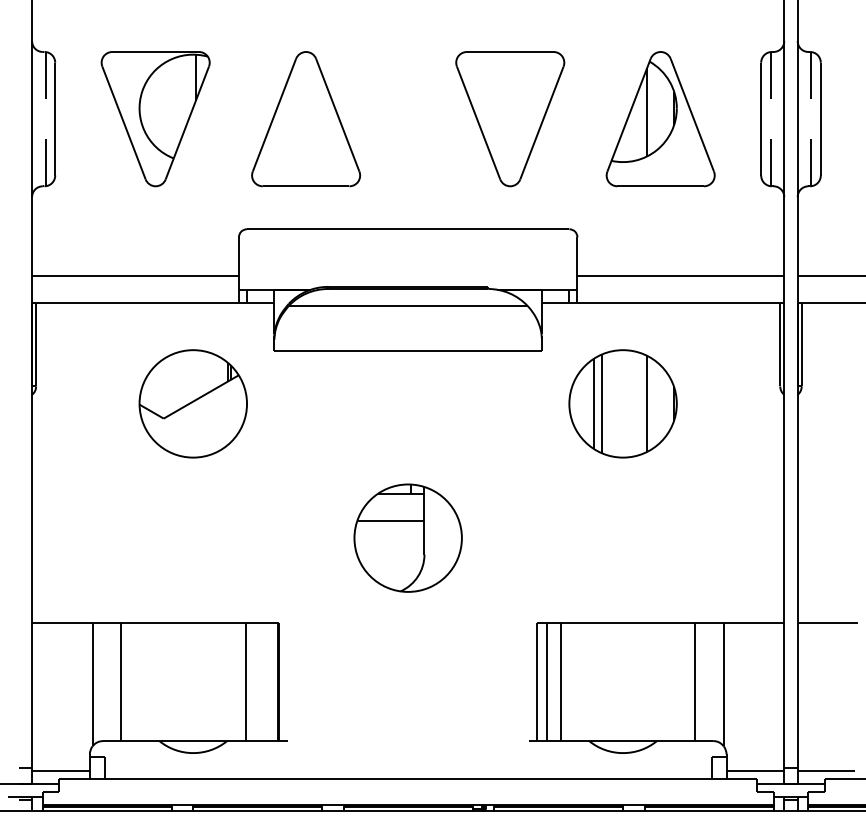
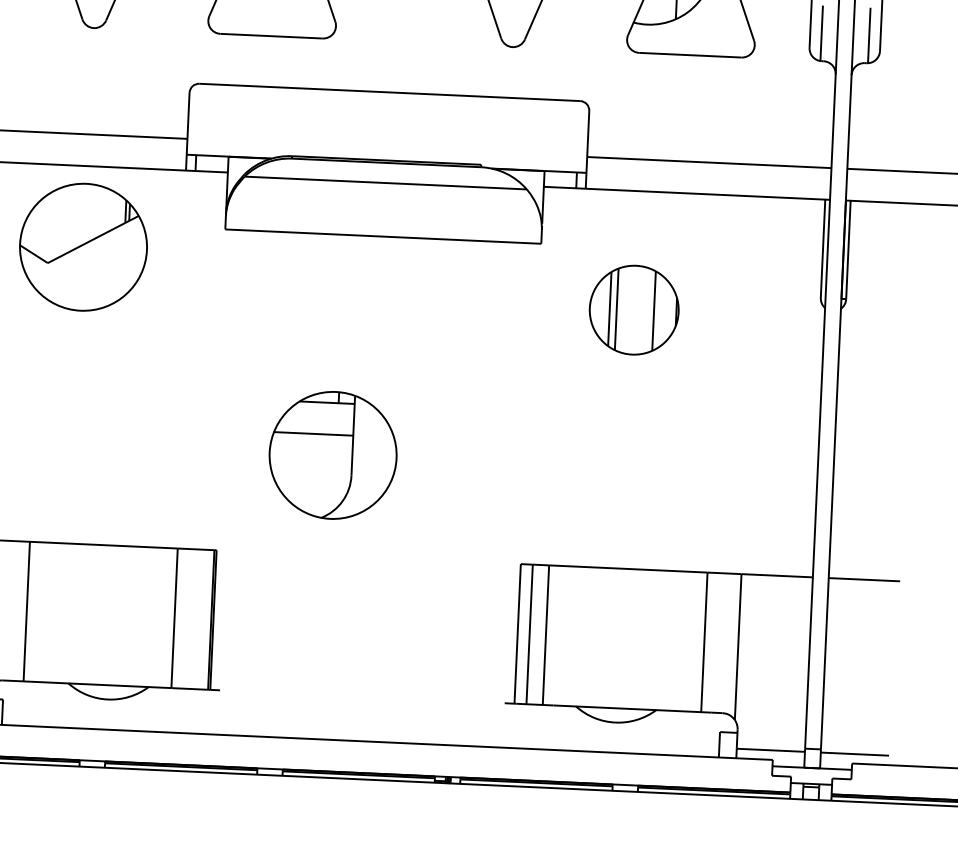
part: (192, 403) -> (82, 246), moved
part: (622, 403) -> (633, 309), size x0.7
part: (407, 537) -> (332, 454), moved

